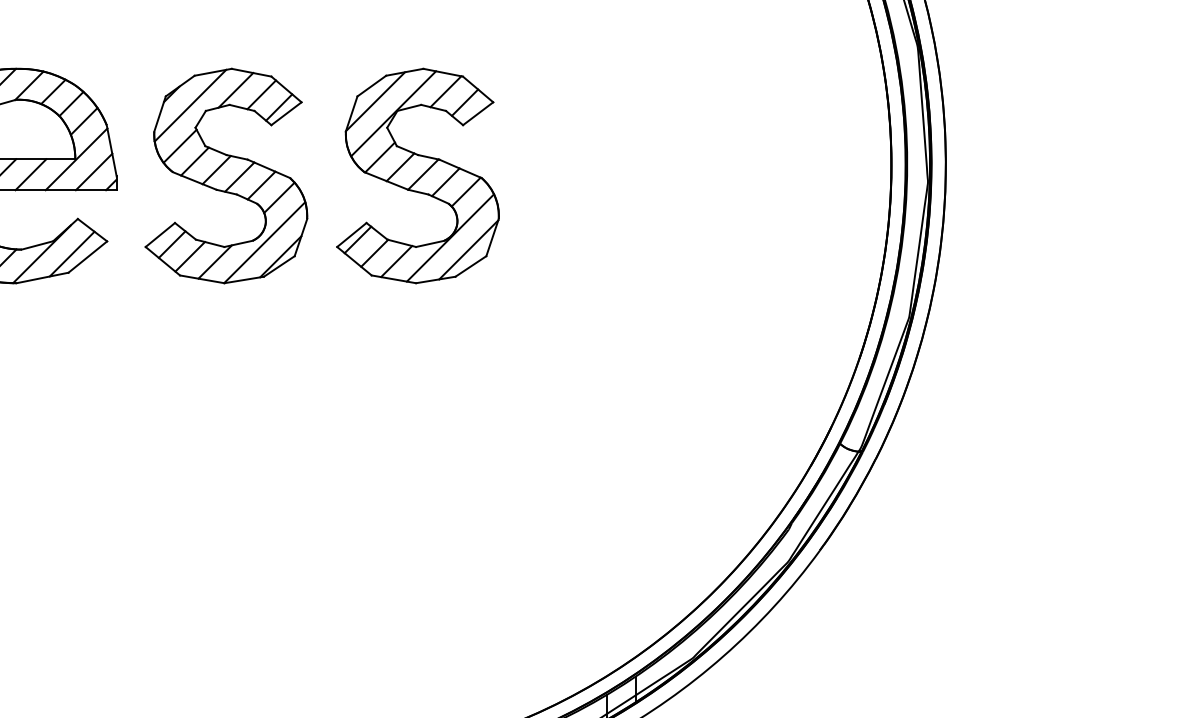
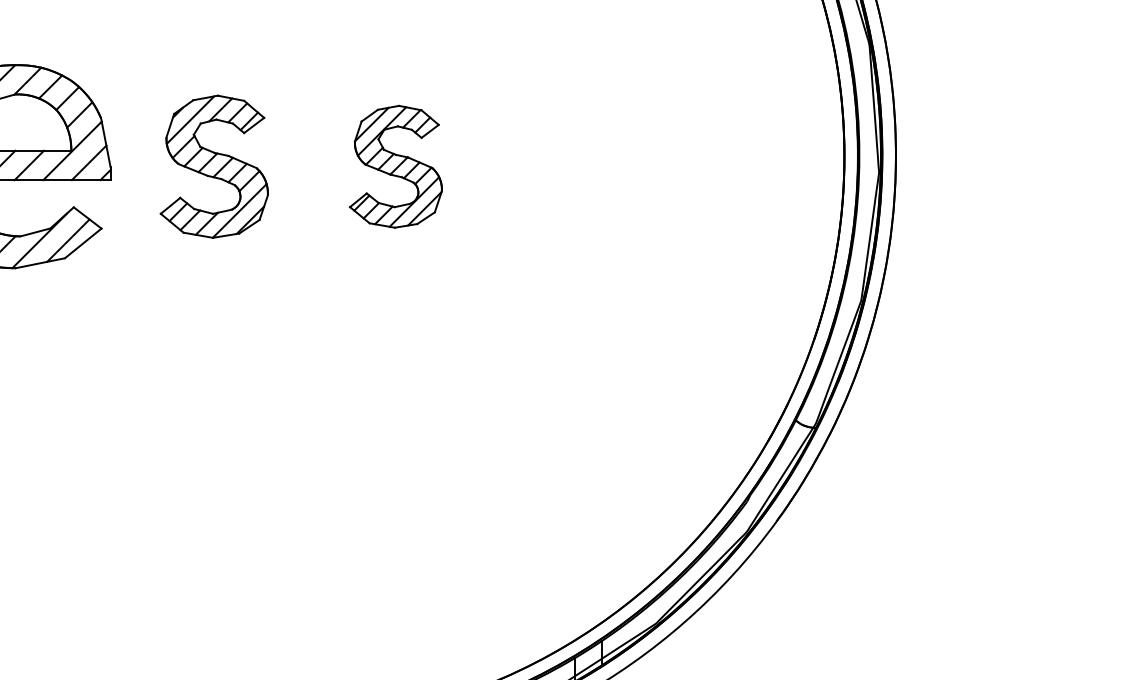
part: (225, 175) -> (213, 166), size x0.7
part: (417, 175) -> (395, 166), size x0.6

